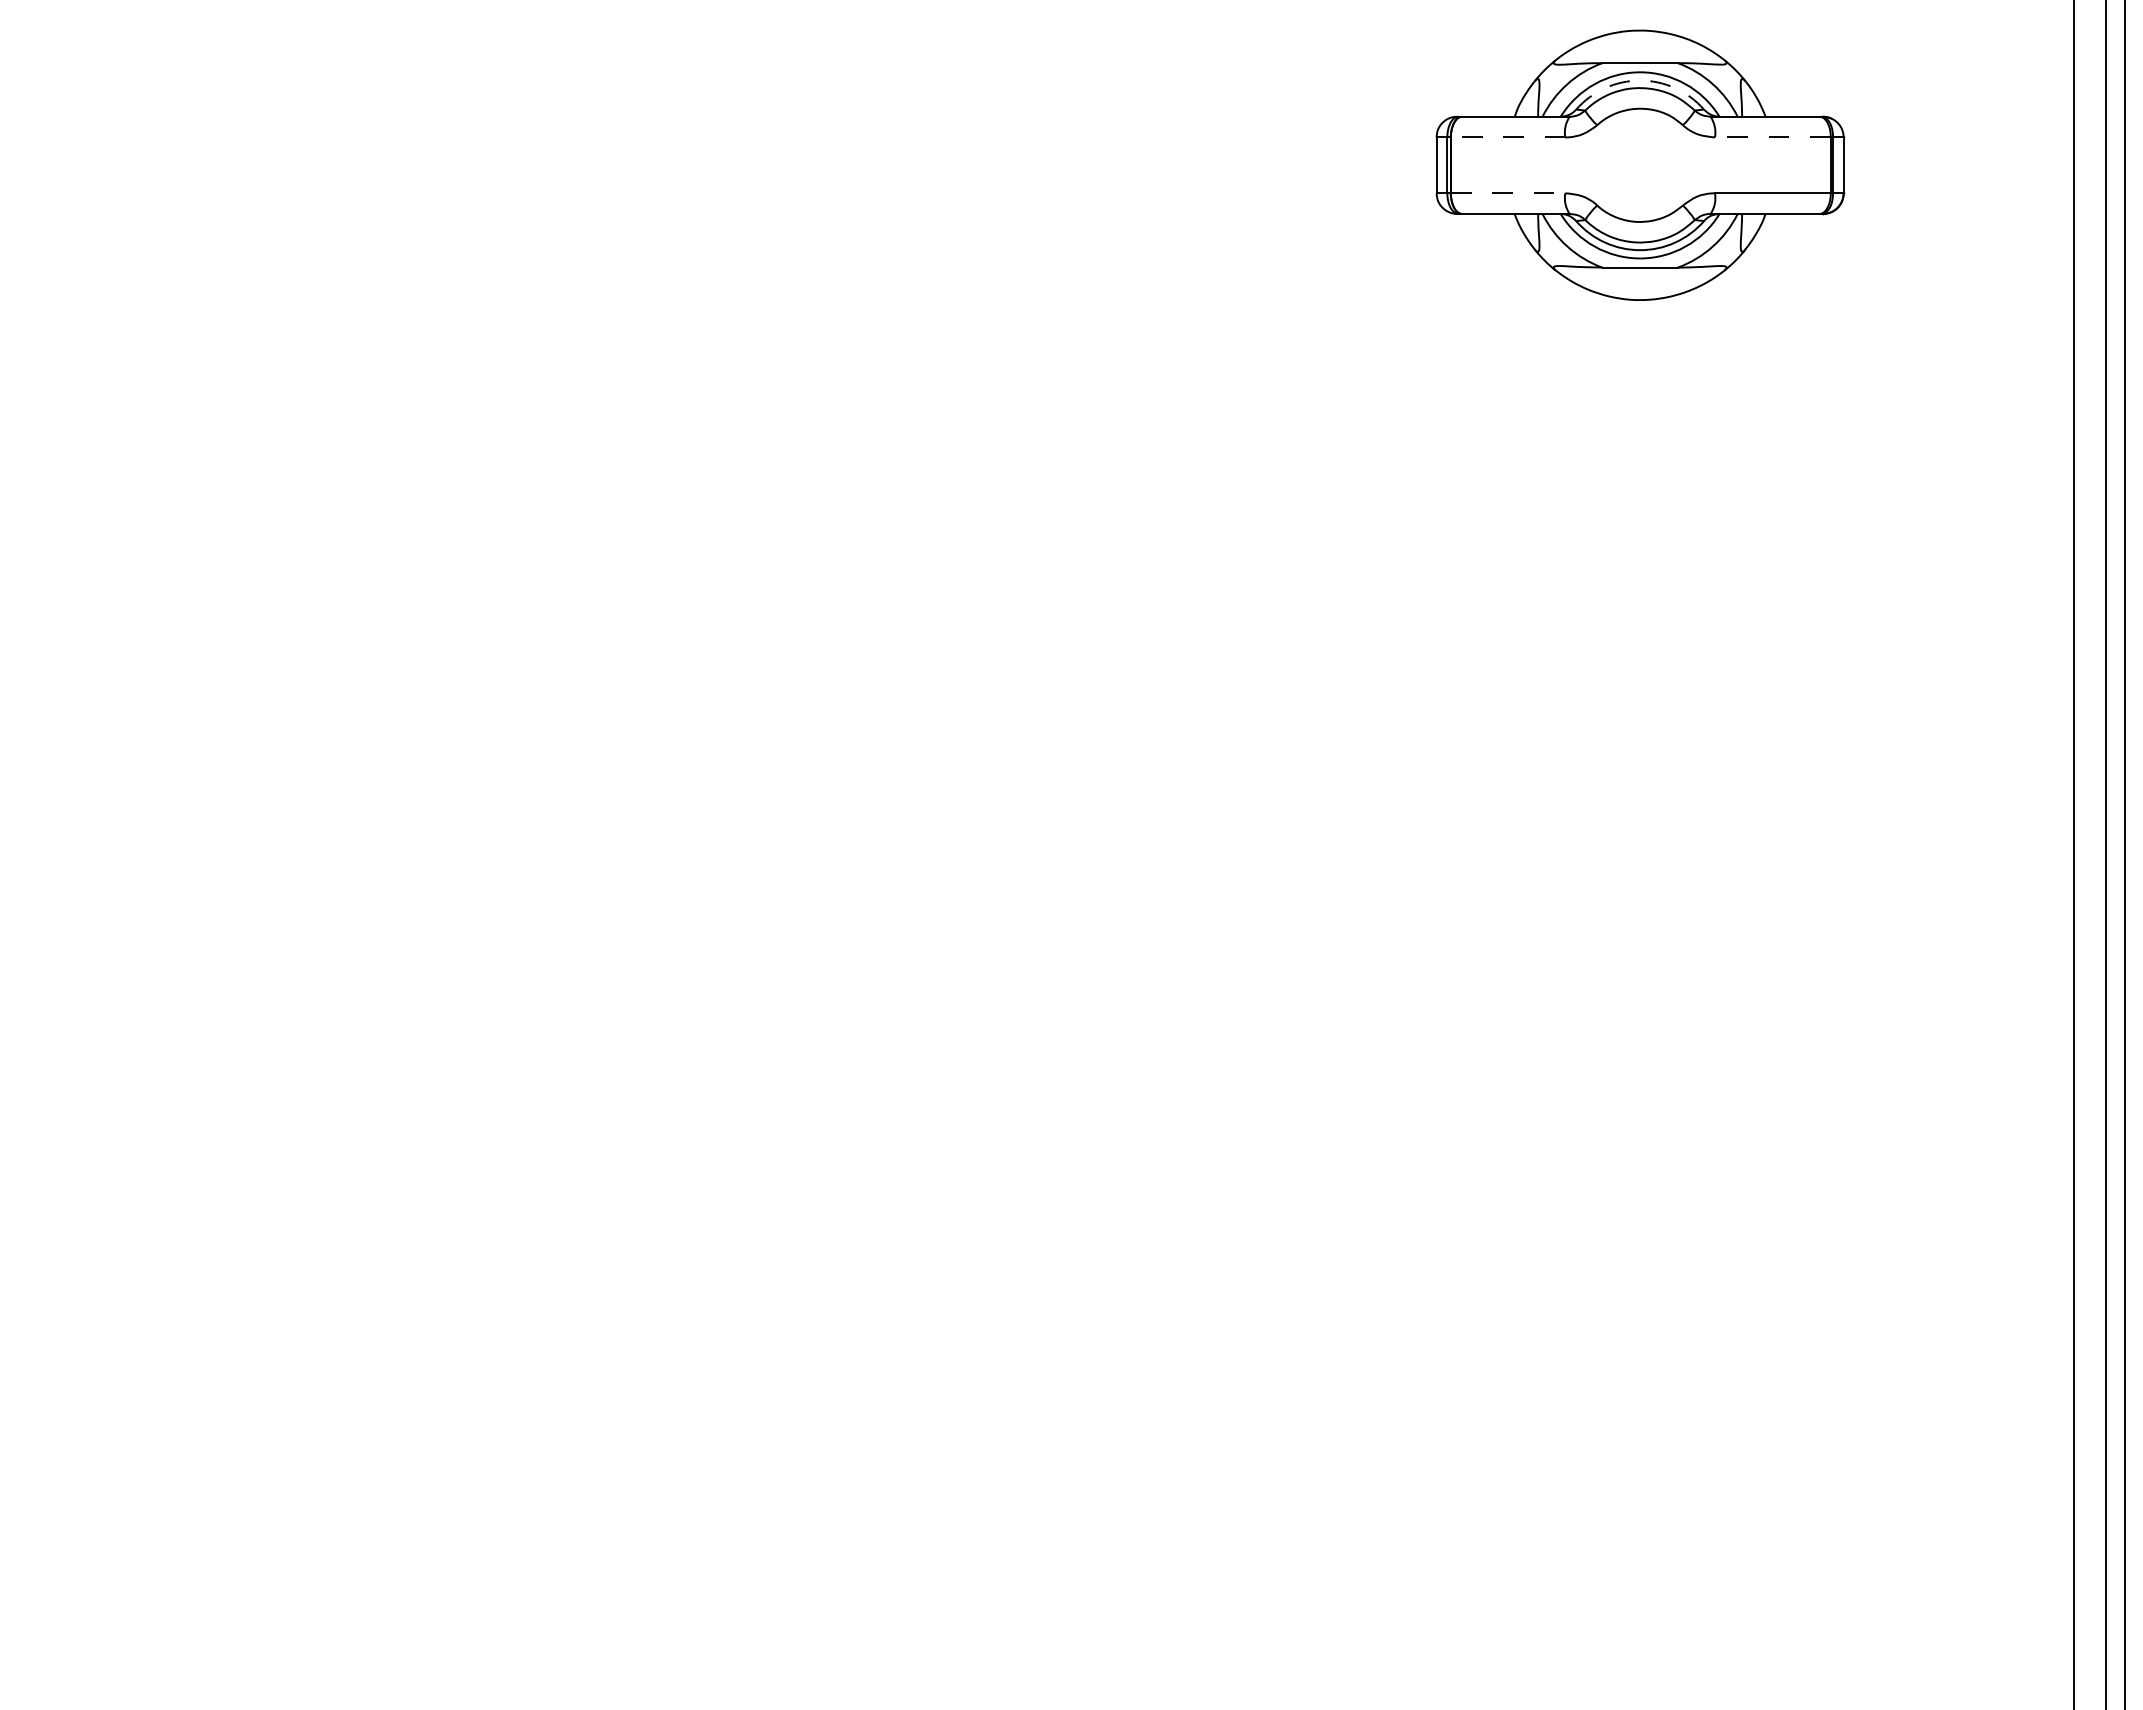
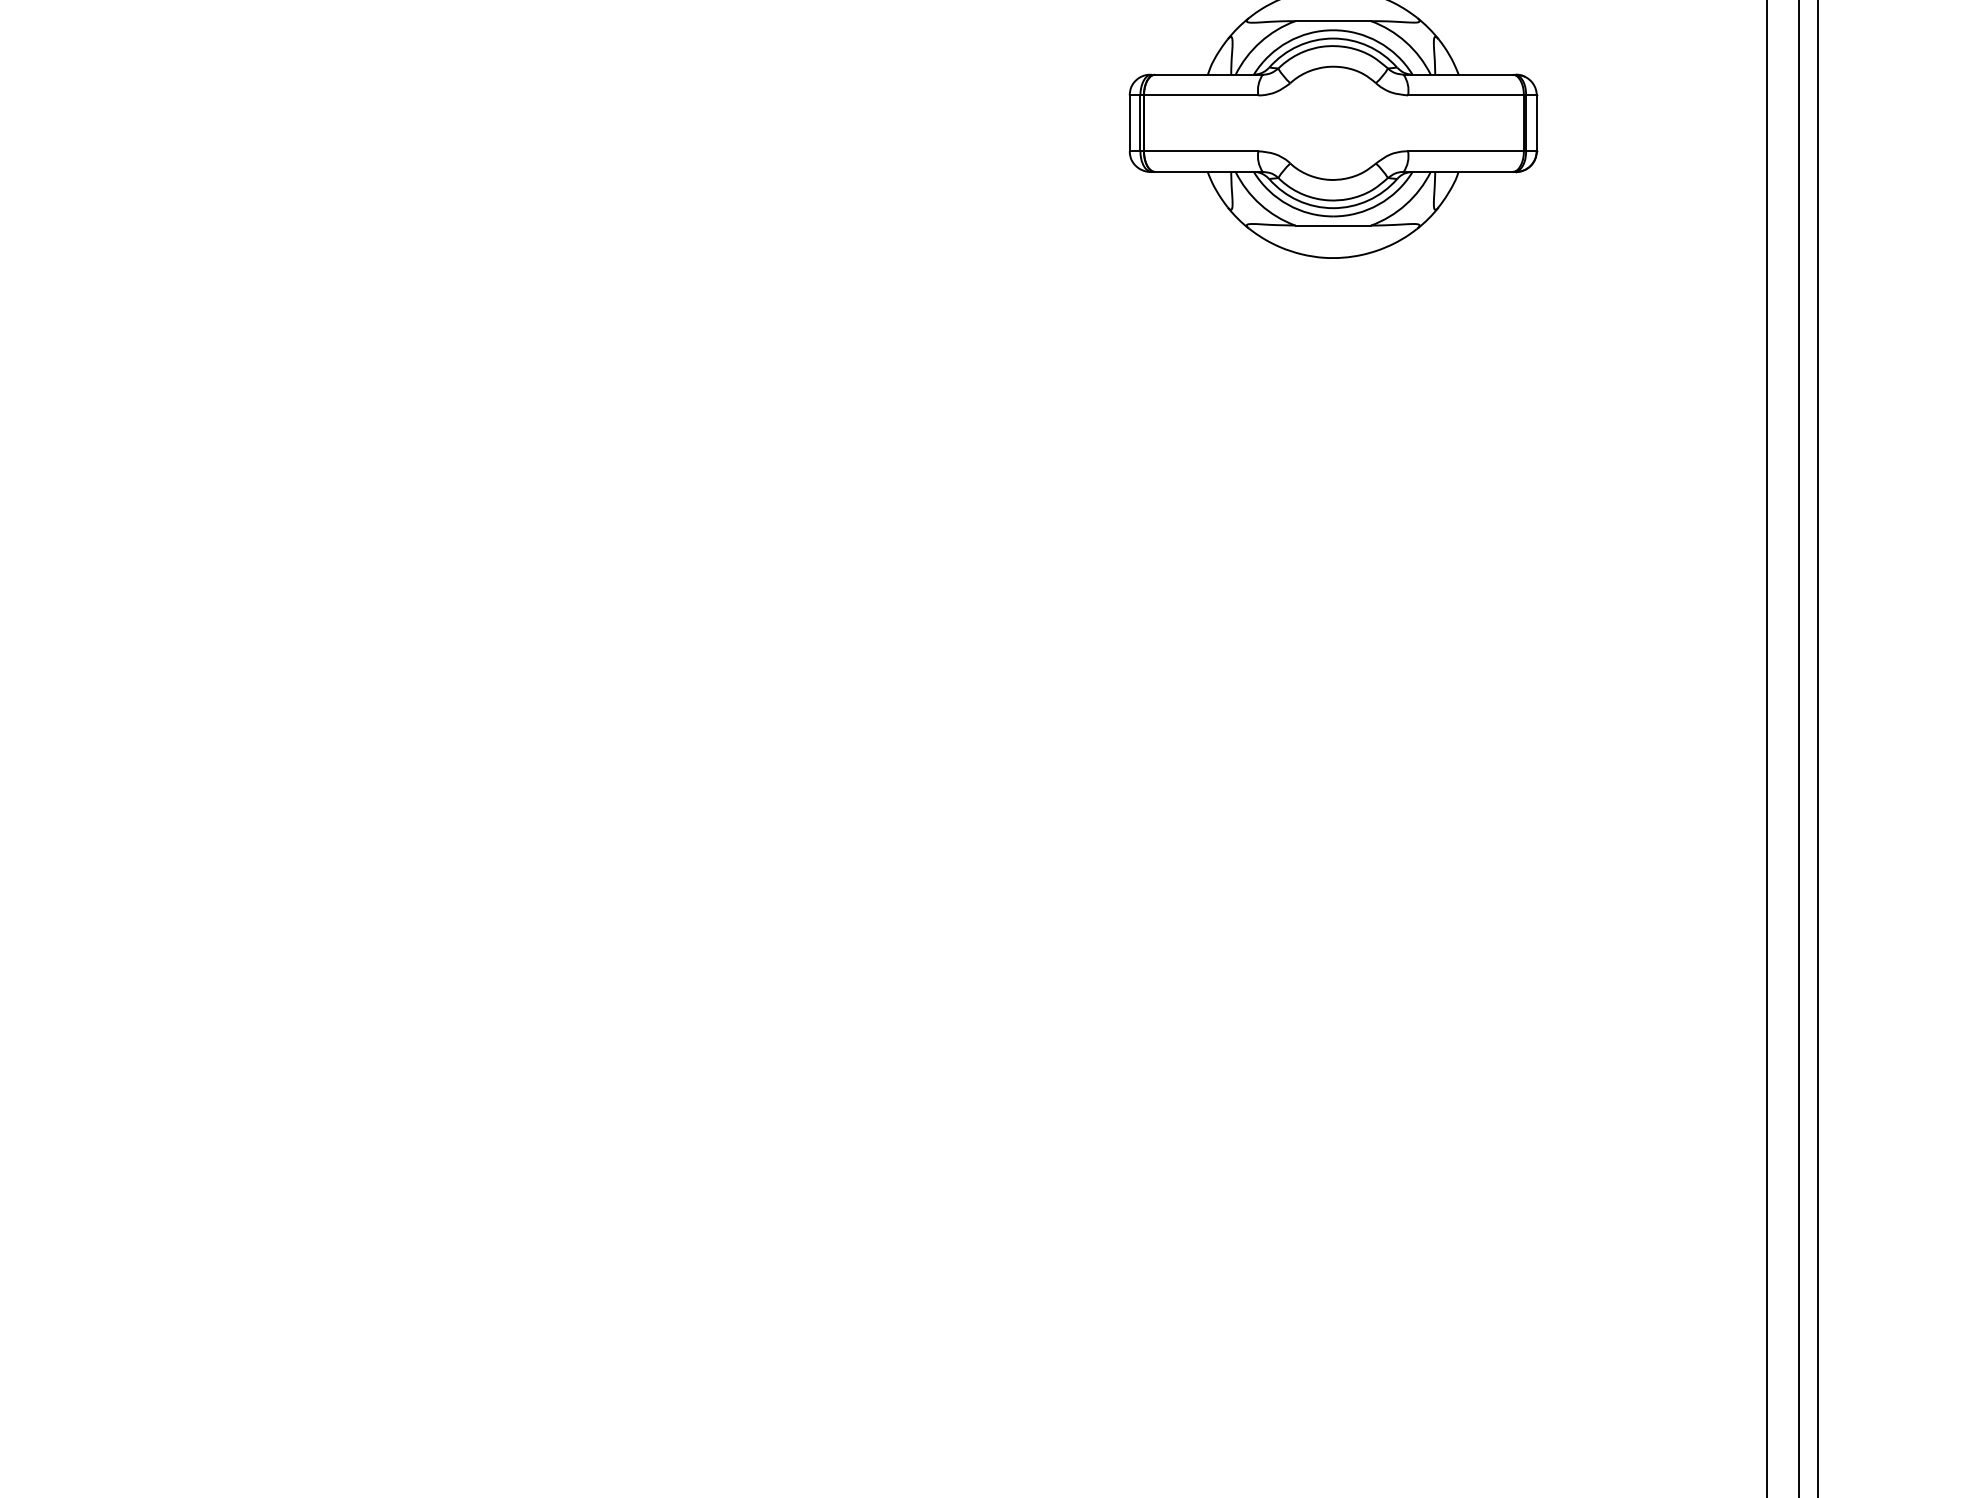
arc: (1640, 80) -> (1333, 38), dashed -> solid
line: (1507, 137) -> (1200, 95), dashed -> solid
line: (1772, 137) -> (1465, 95), dashed -> solid
line: (1508, 193) -> (1201, 151), dashed -> solid

